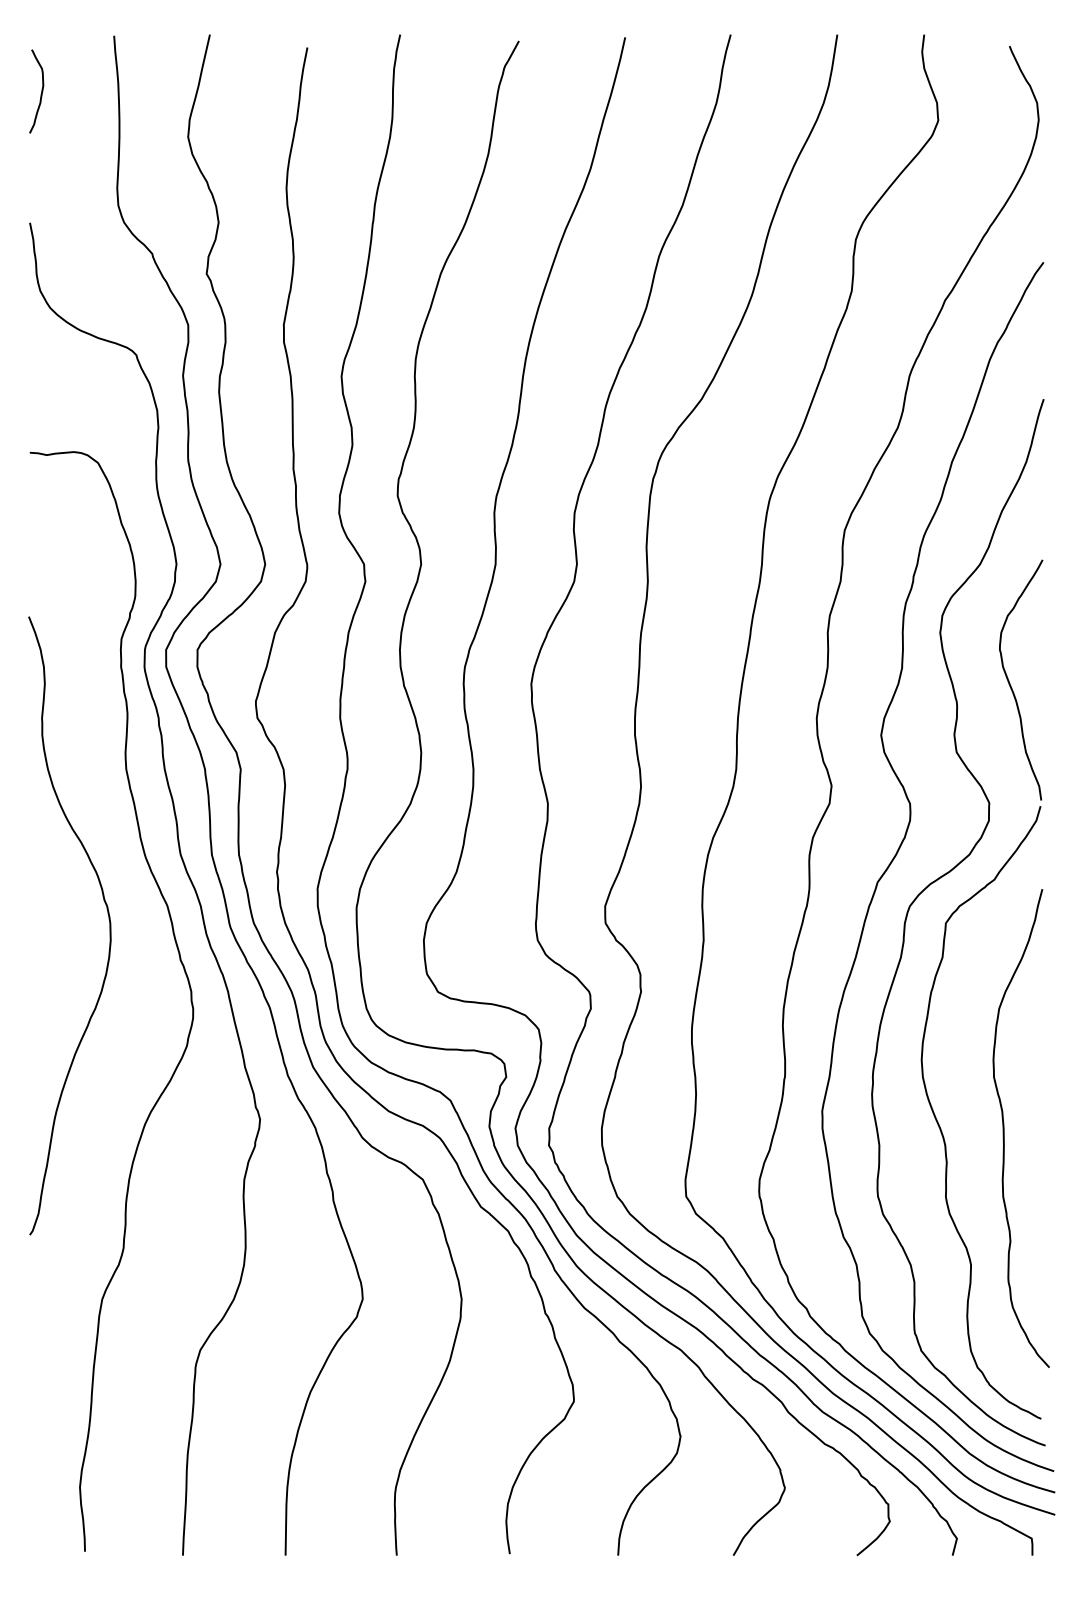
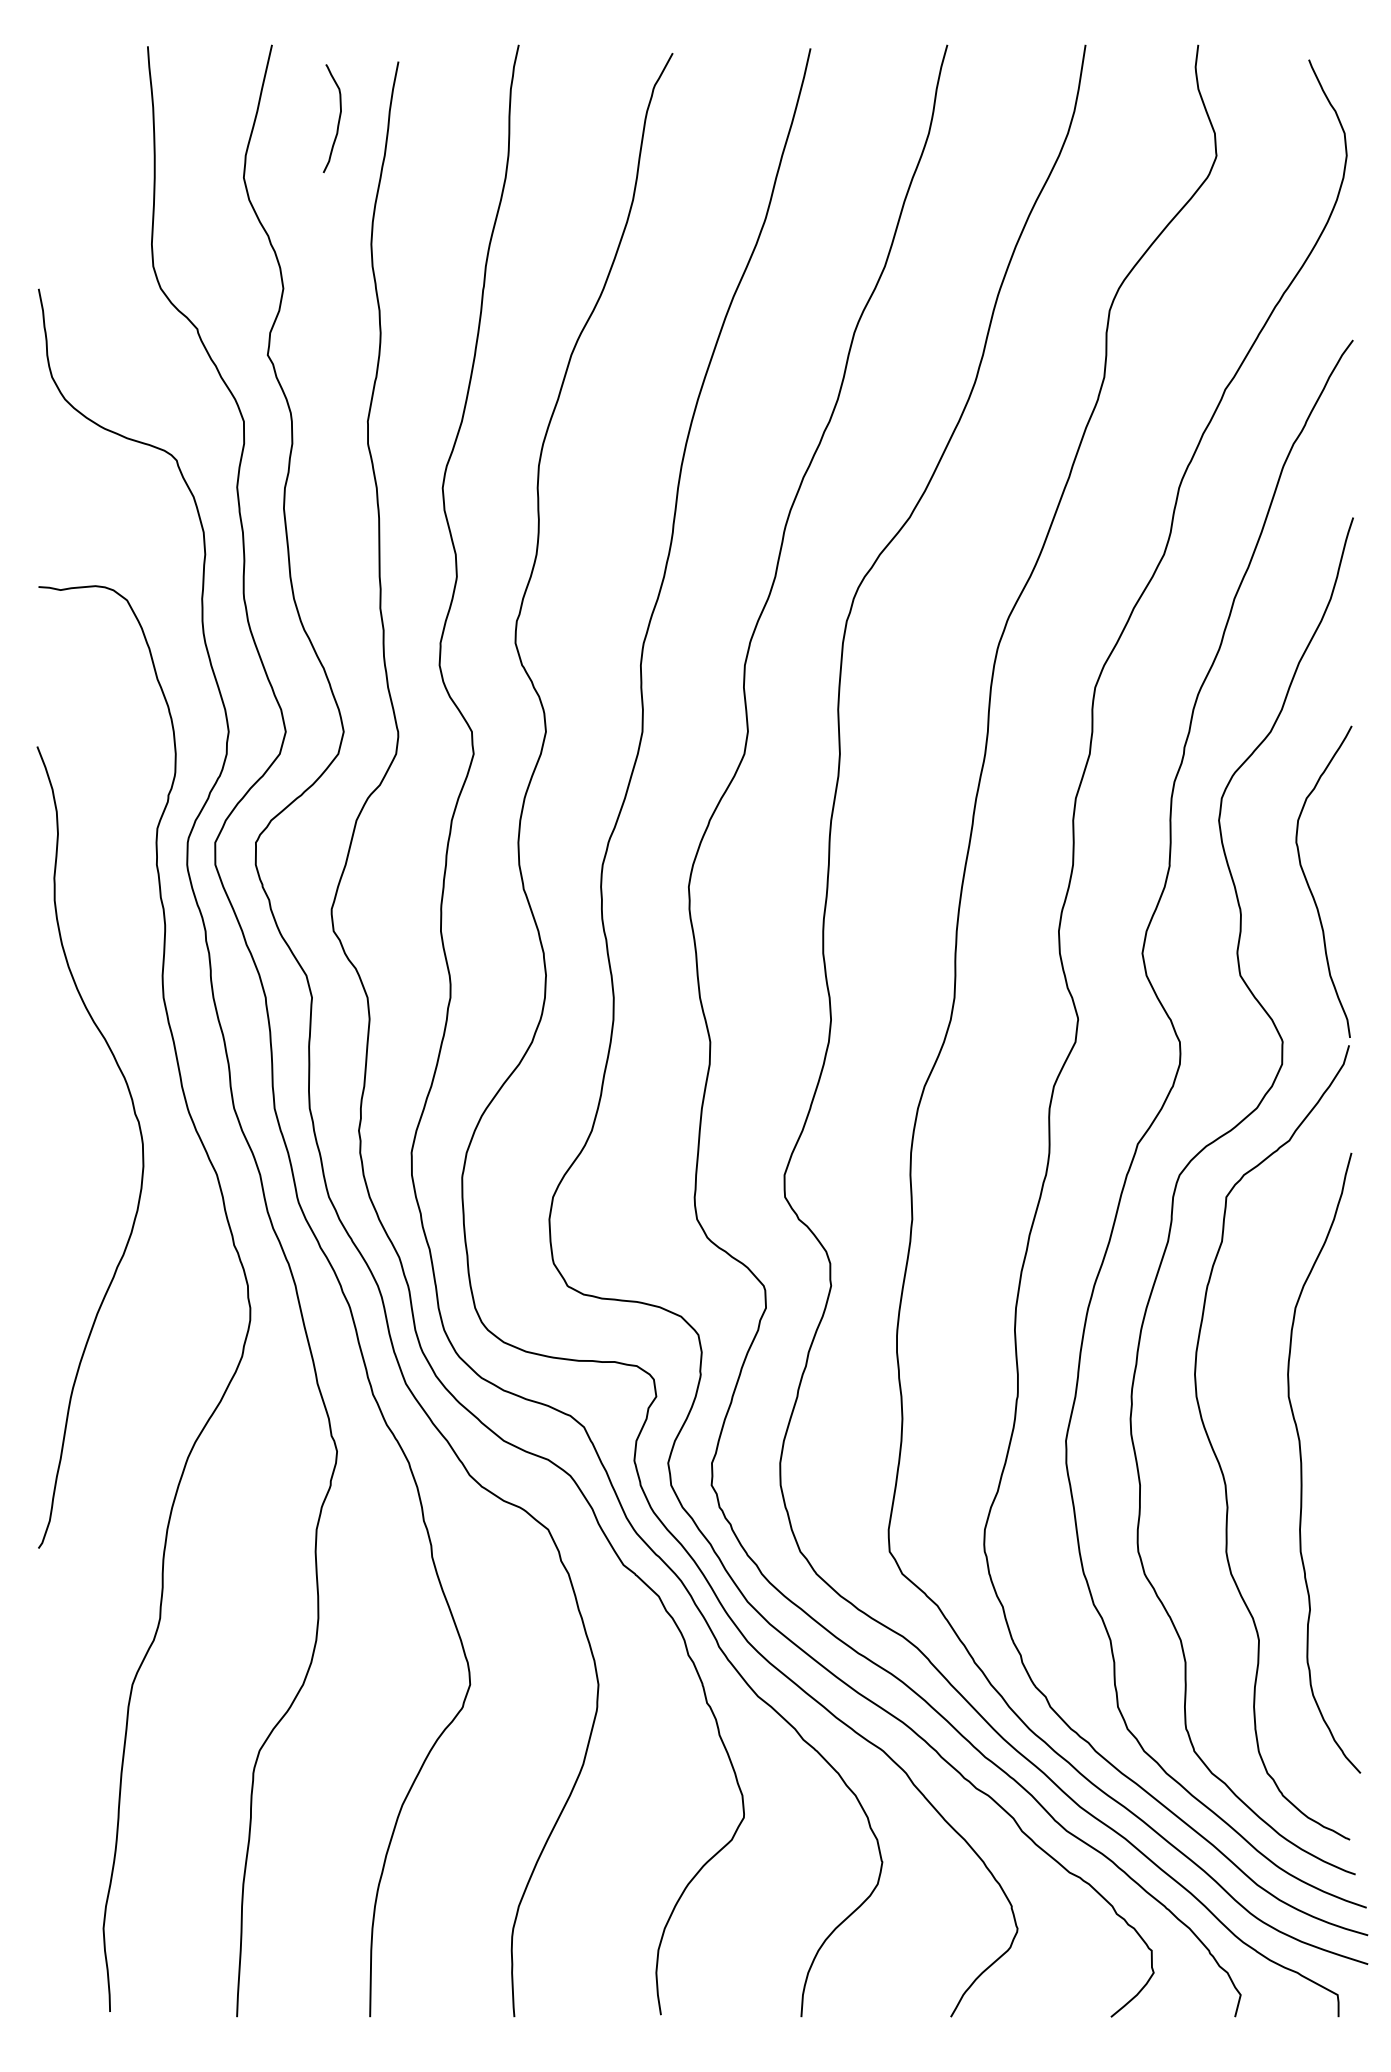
curve: (41, 91) -> (338, 118), moved
curve: (109, 922) -> (141, 1143), moved

